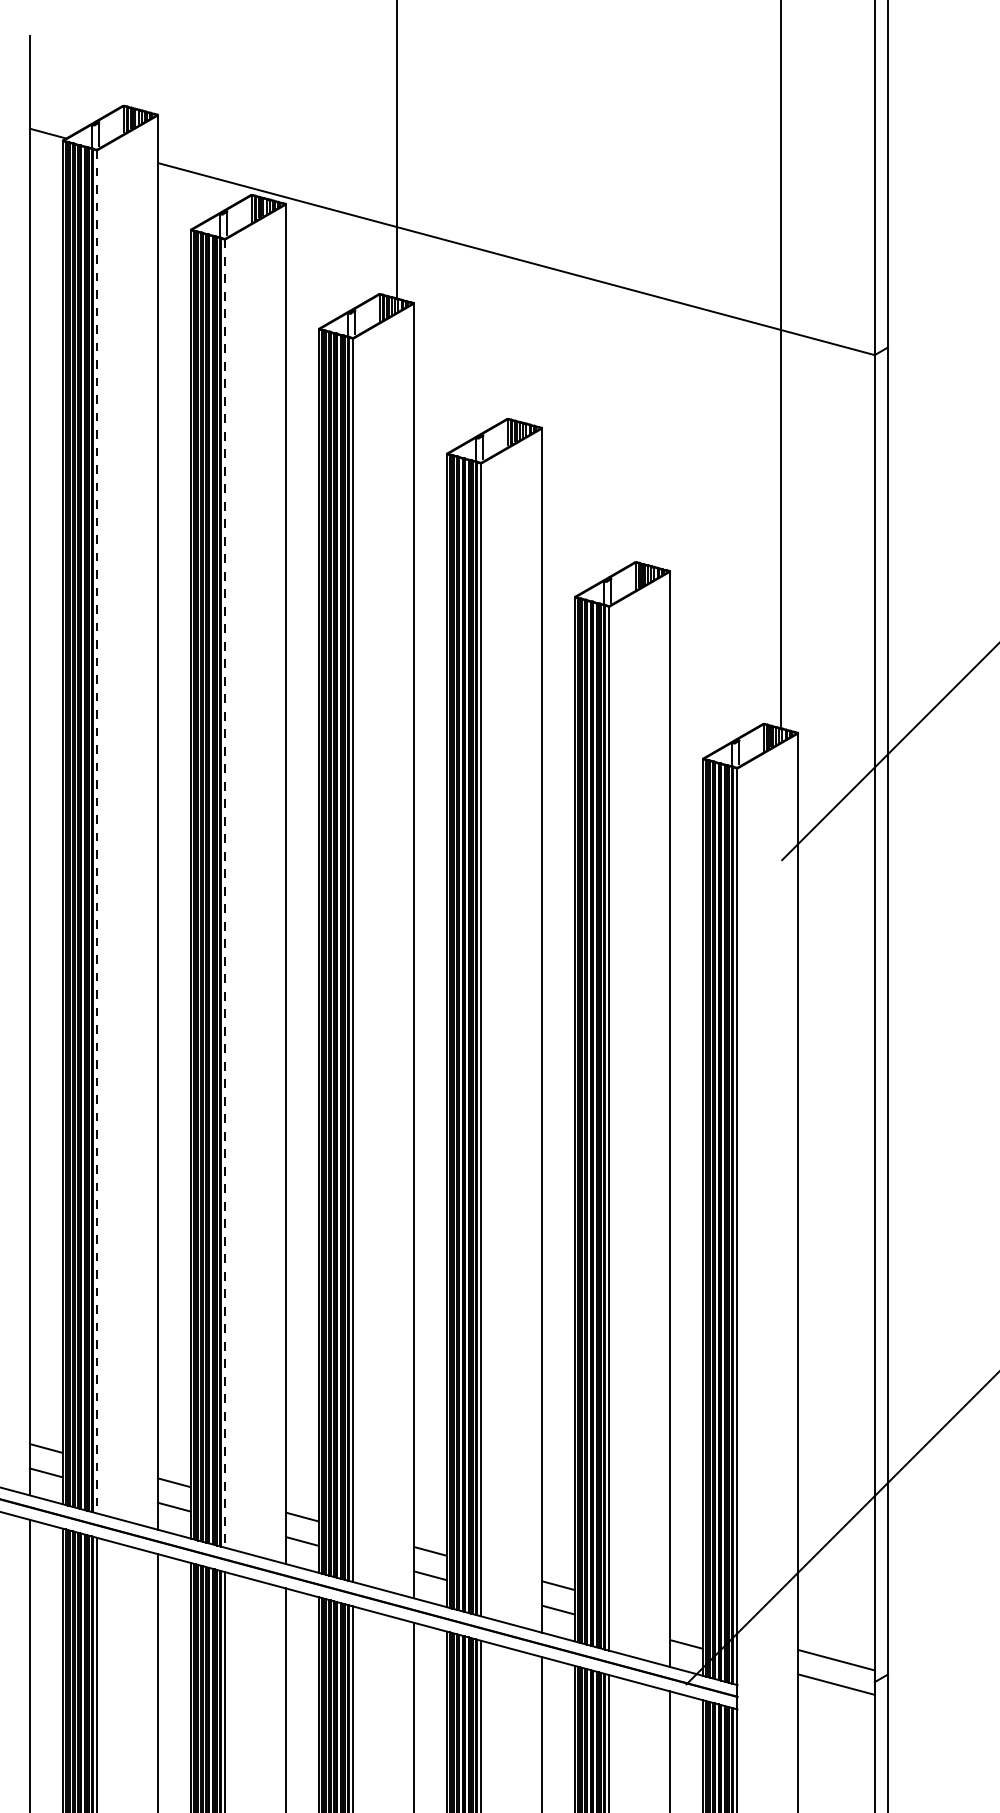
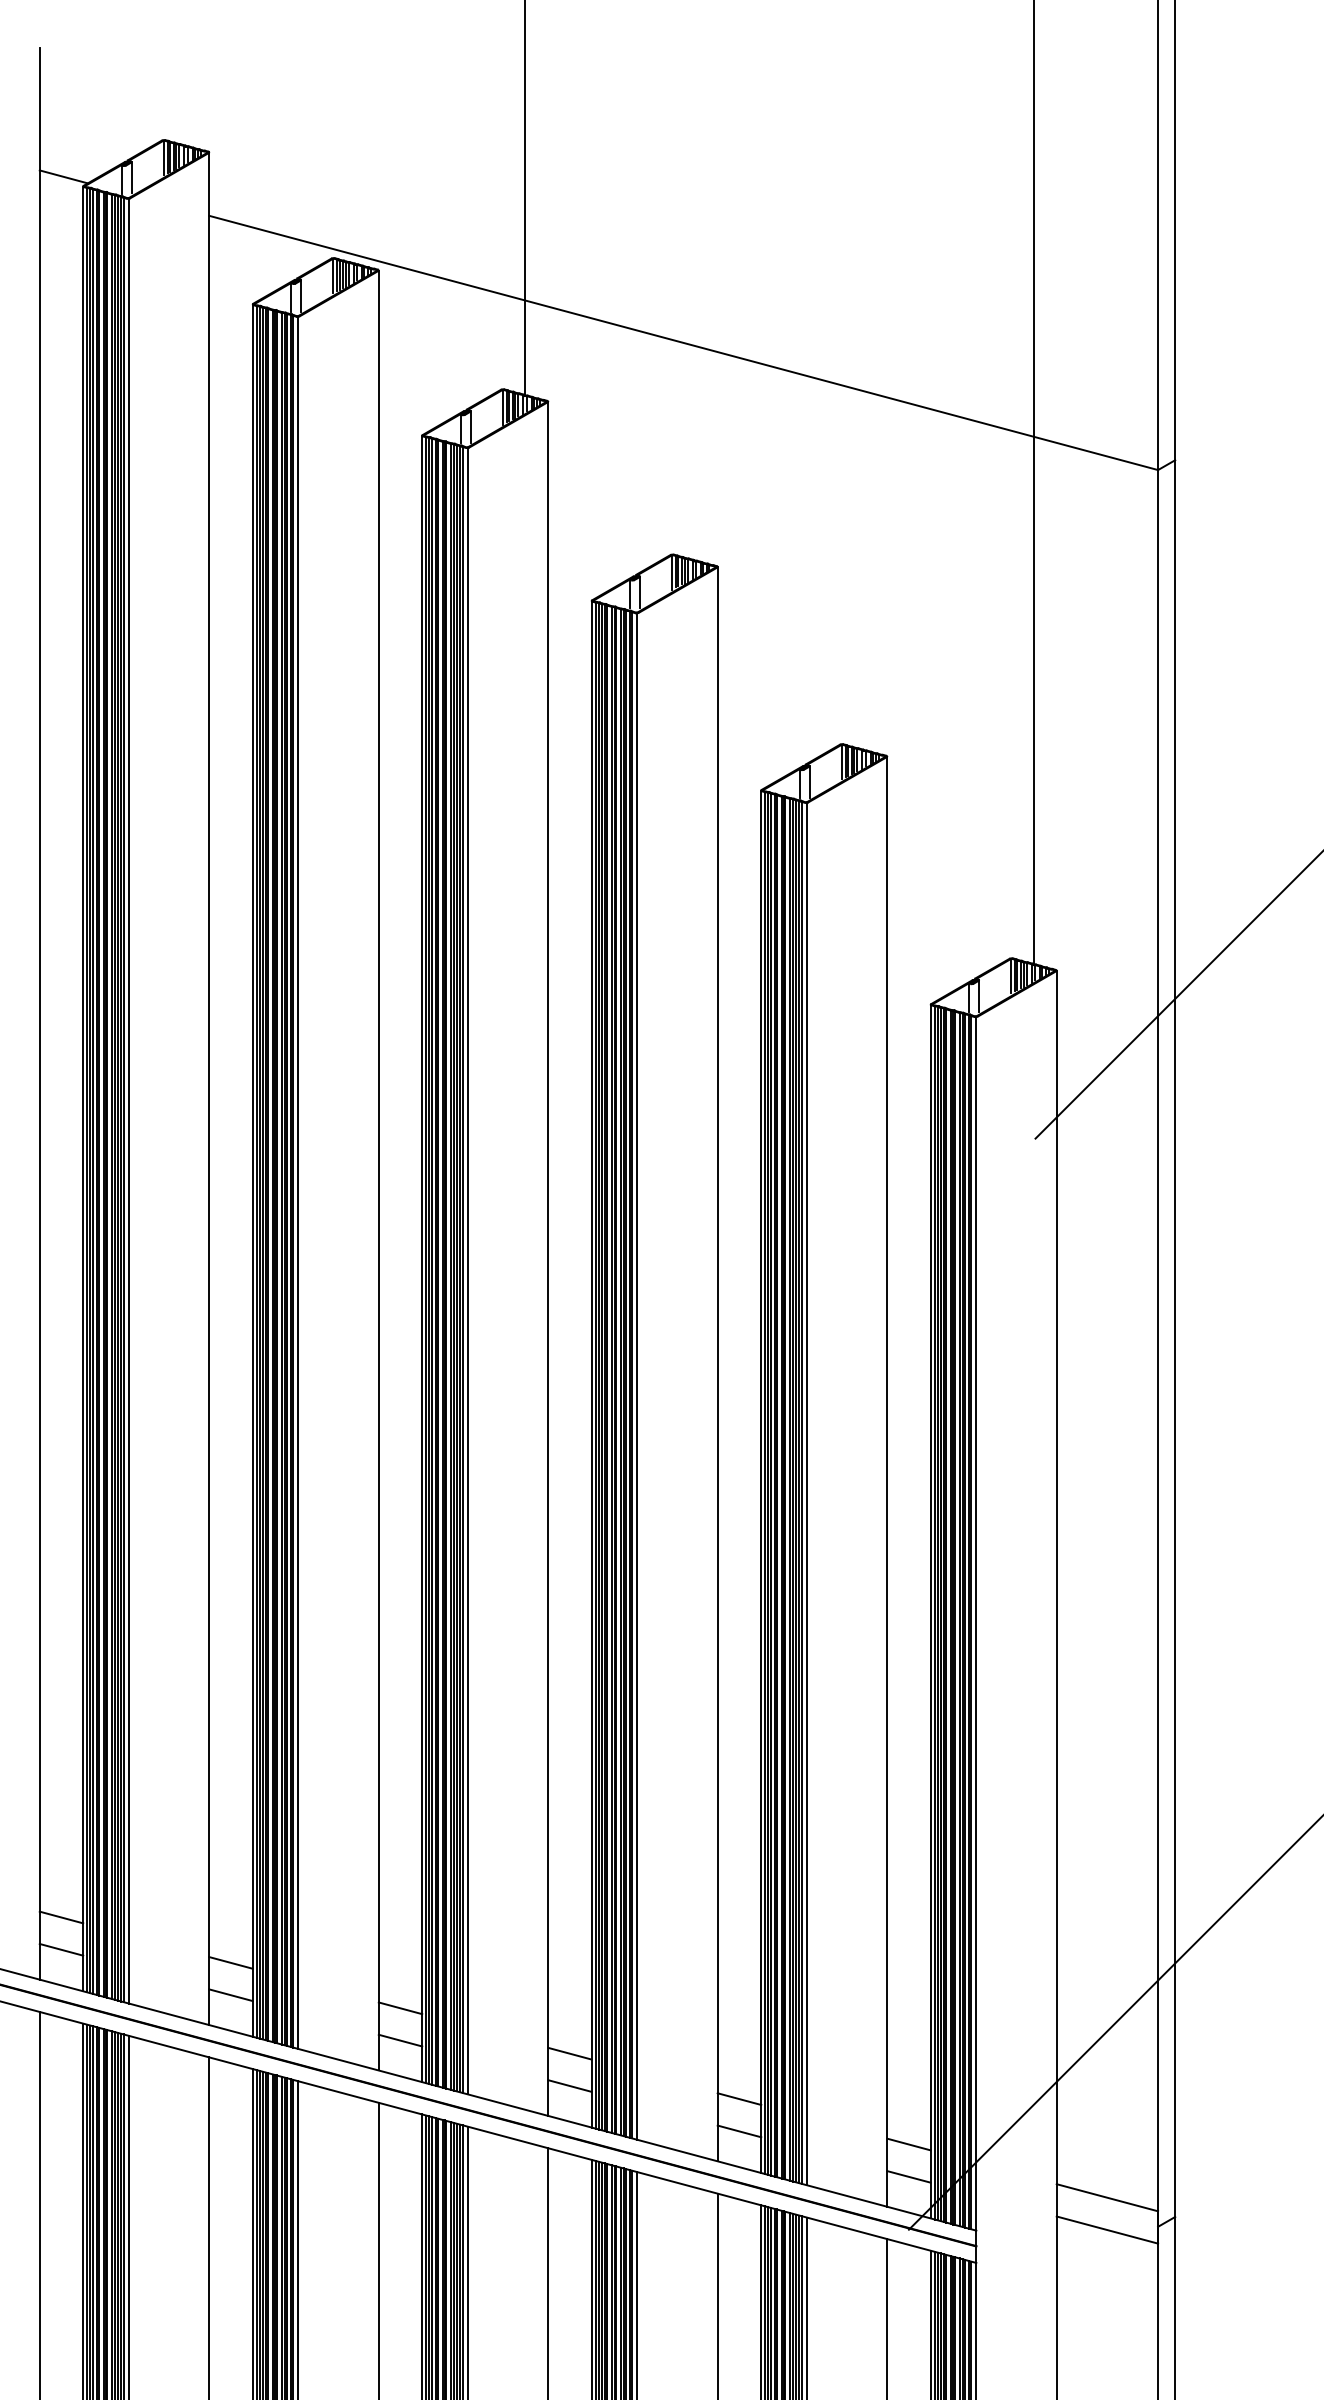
line: (96, 832) -> (128, 1101), dashed -> solid
line: (225, 894) -> (298, 1183), dashed -> solid
line: (686, 1619) -> (908, 2144), added

